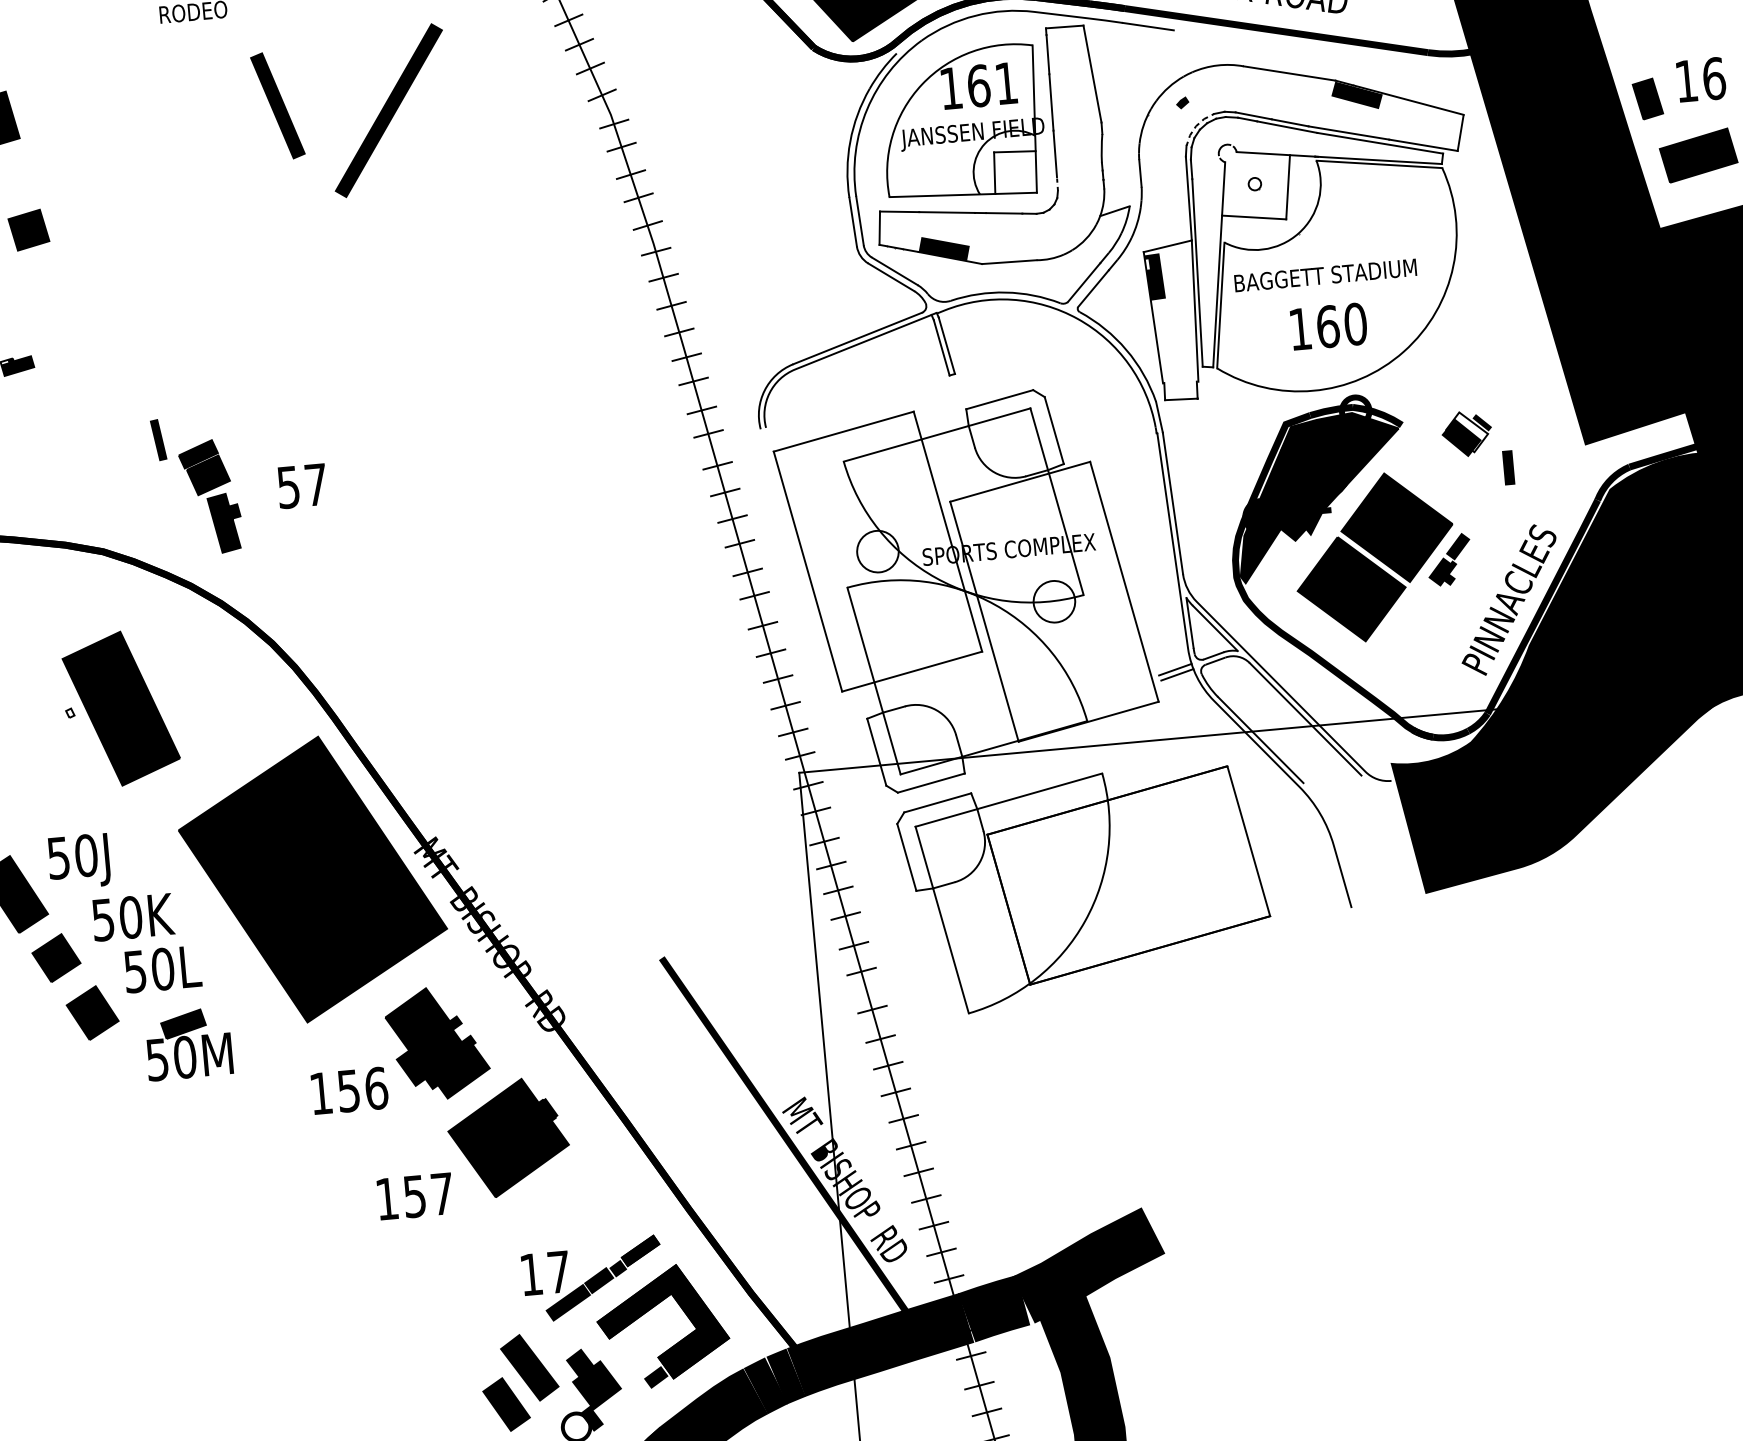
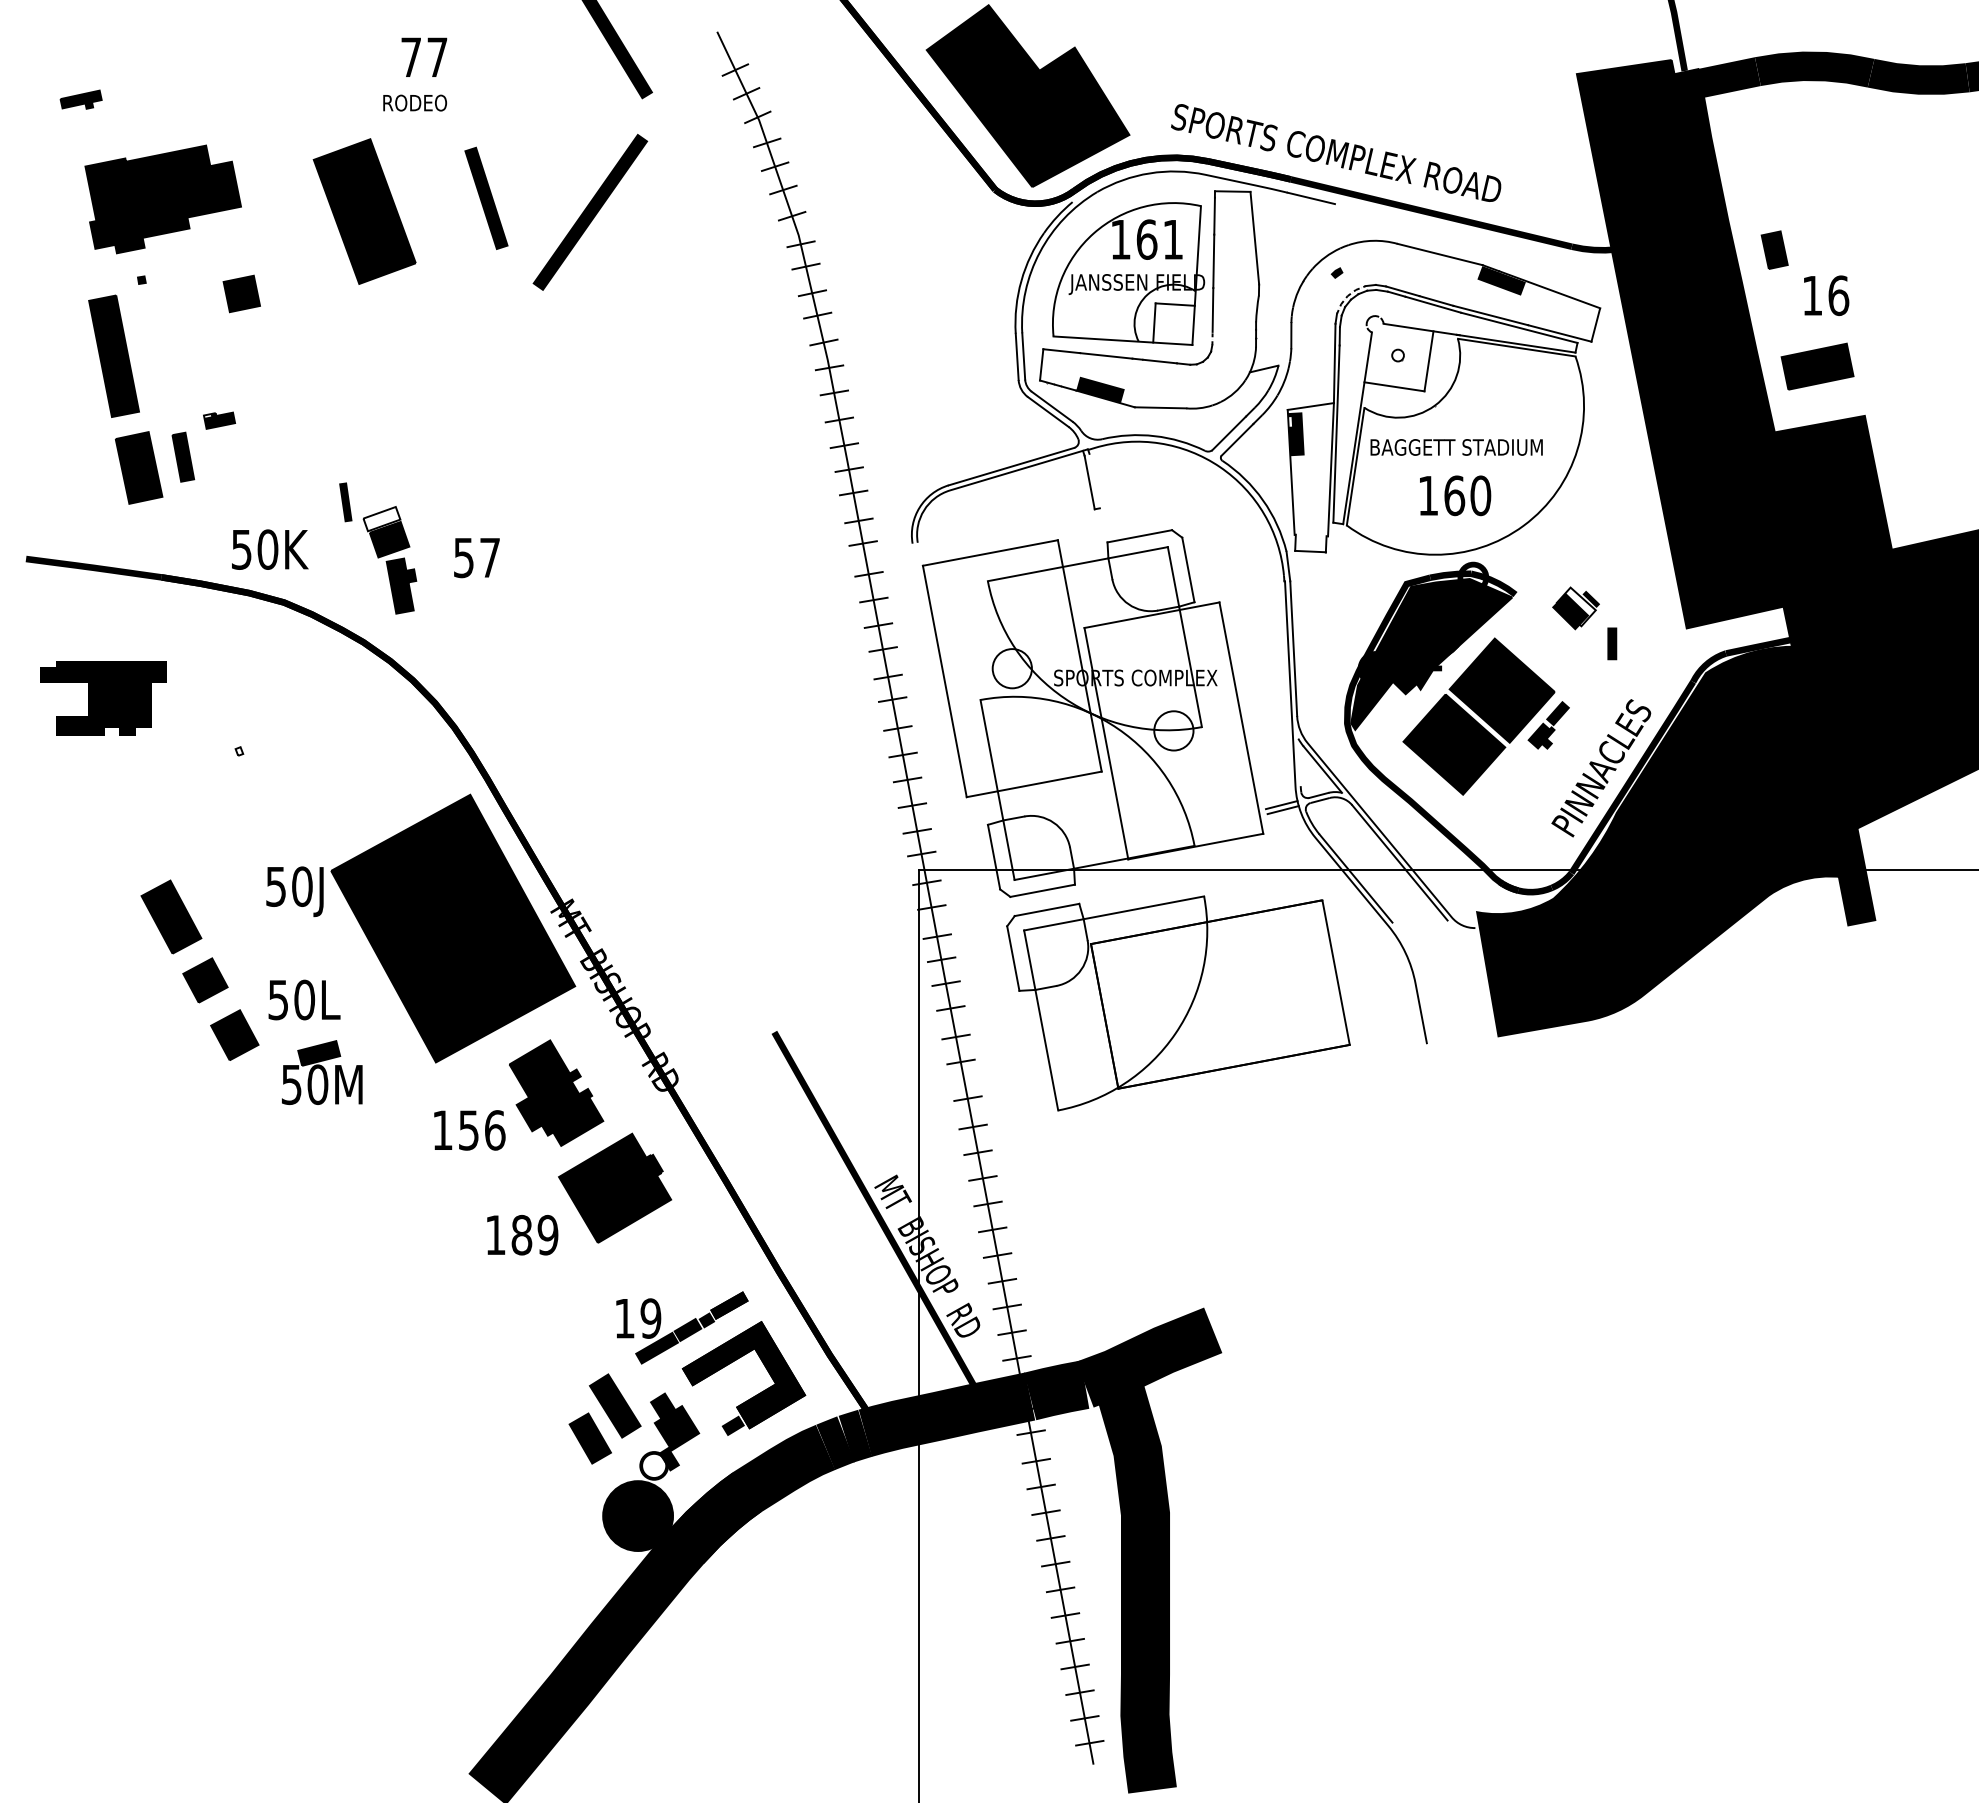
part: (1647, 98) -> (1774, 249), moved
line: (946, 345) -> (1094, 480), removed
fill: (197, 453) -> (381, 518), removed
line: (1190, 623) -> (1299, 762), removed
part: (121, 708) -> (364, 211), moved
text: (78, 861) -> (294, 891), moved
text: (133, 917) -> (270, 549), moved
text: (428, 1194) -> (534, 1234), 157 -> 189
text: (558, 1272) -> (650, 1318), 17 -> 19

